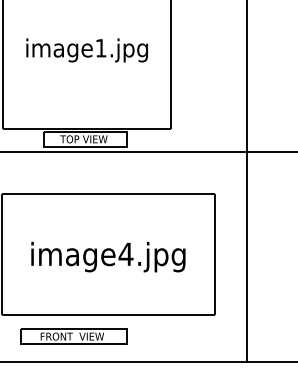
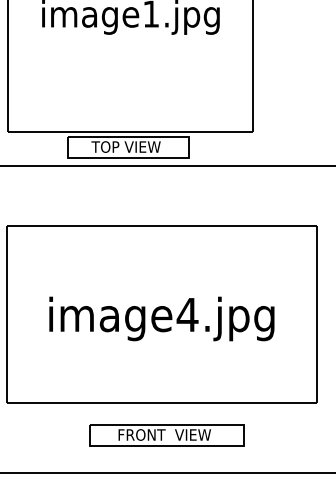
part: (73, 336) -> (166, 434), moved

